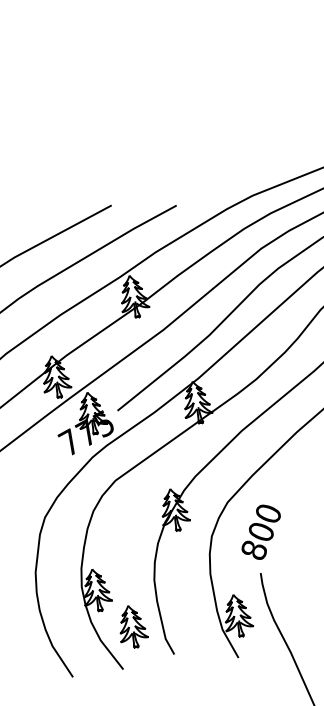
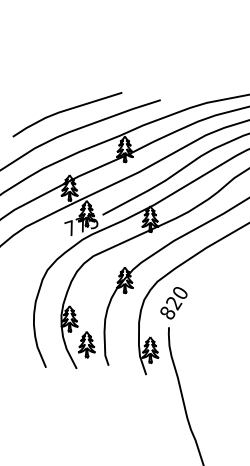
text: (262, 532) -> (174, 303), 800 -> 820

